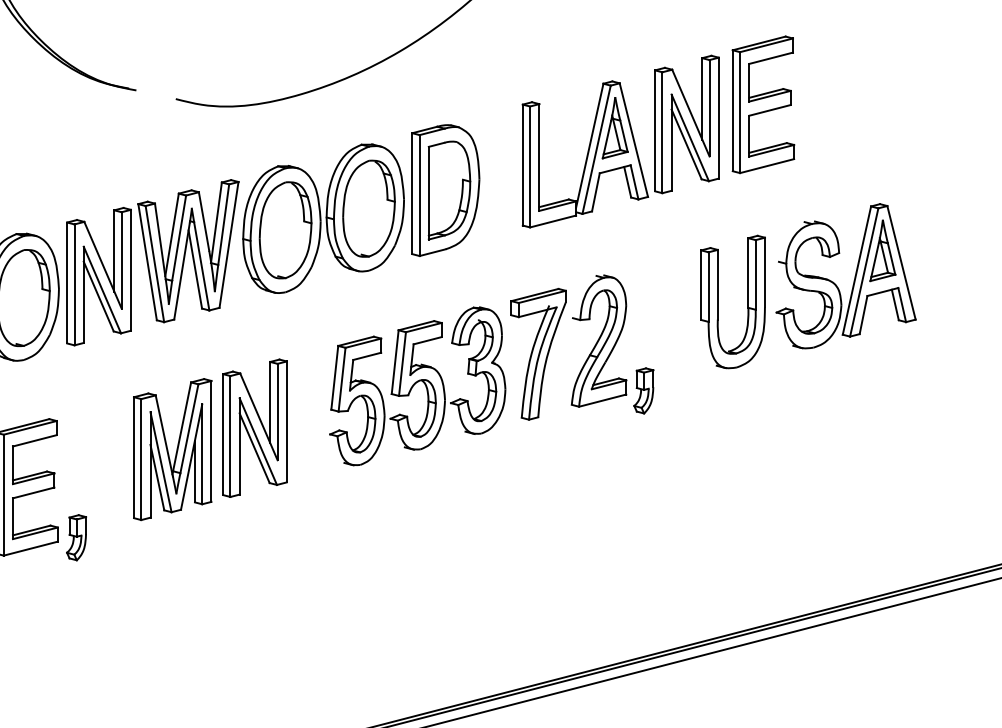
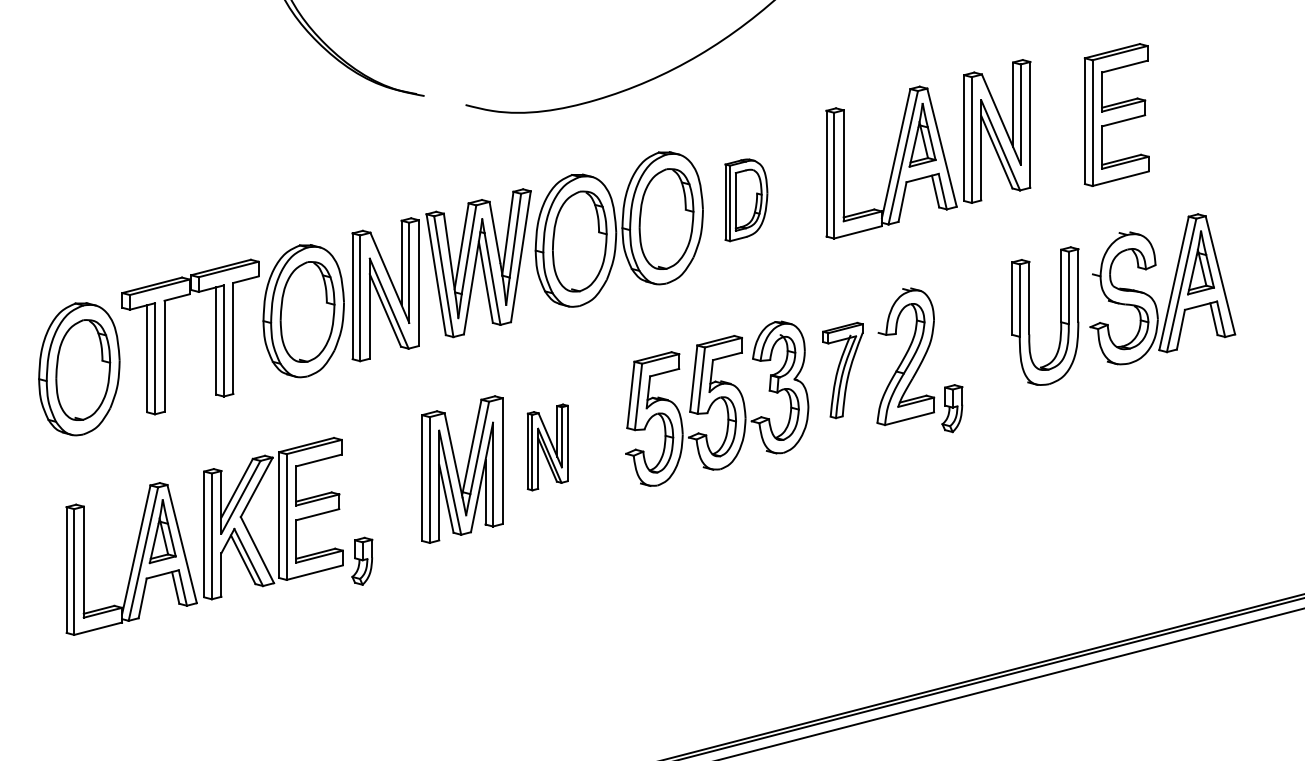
part: (763, 104) -> (1116, 114), moved
part: (445, 190) -> (746, 200), size x0.6
part: (538, 354) -> (842, 370), size x0.7
part: (254, 428) -> (547, 447), size x0.6

